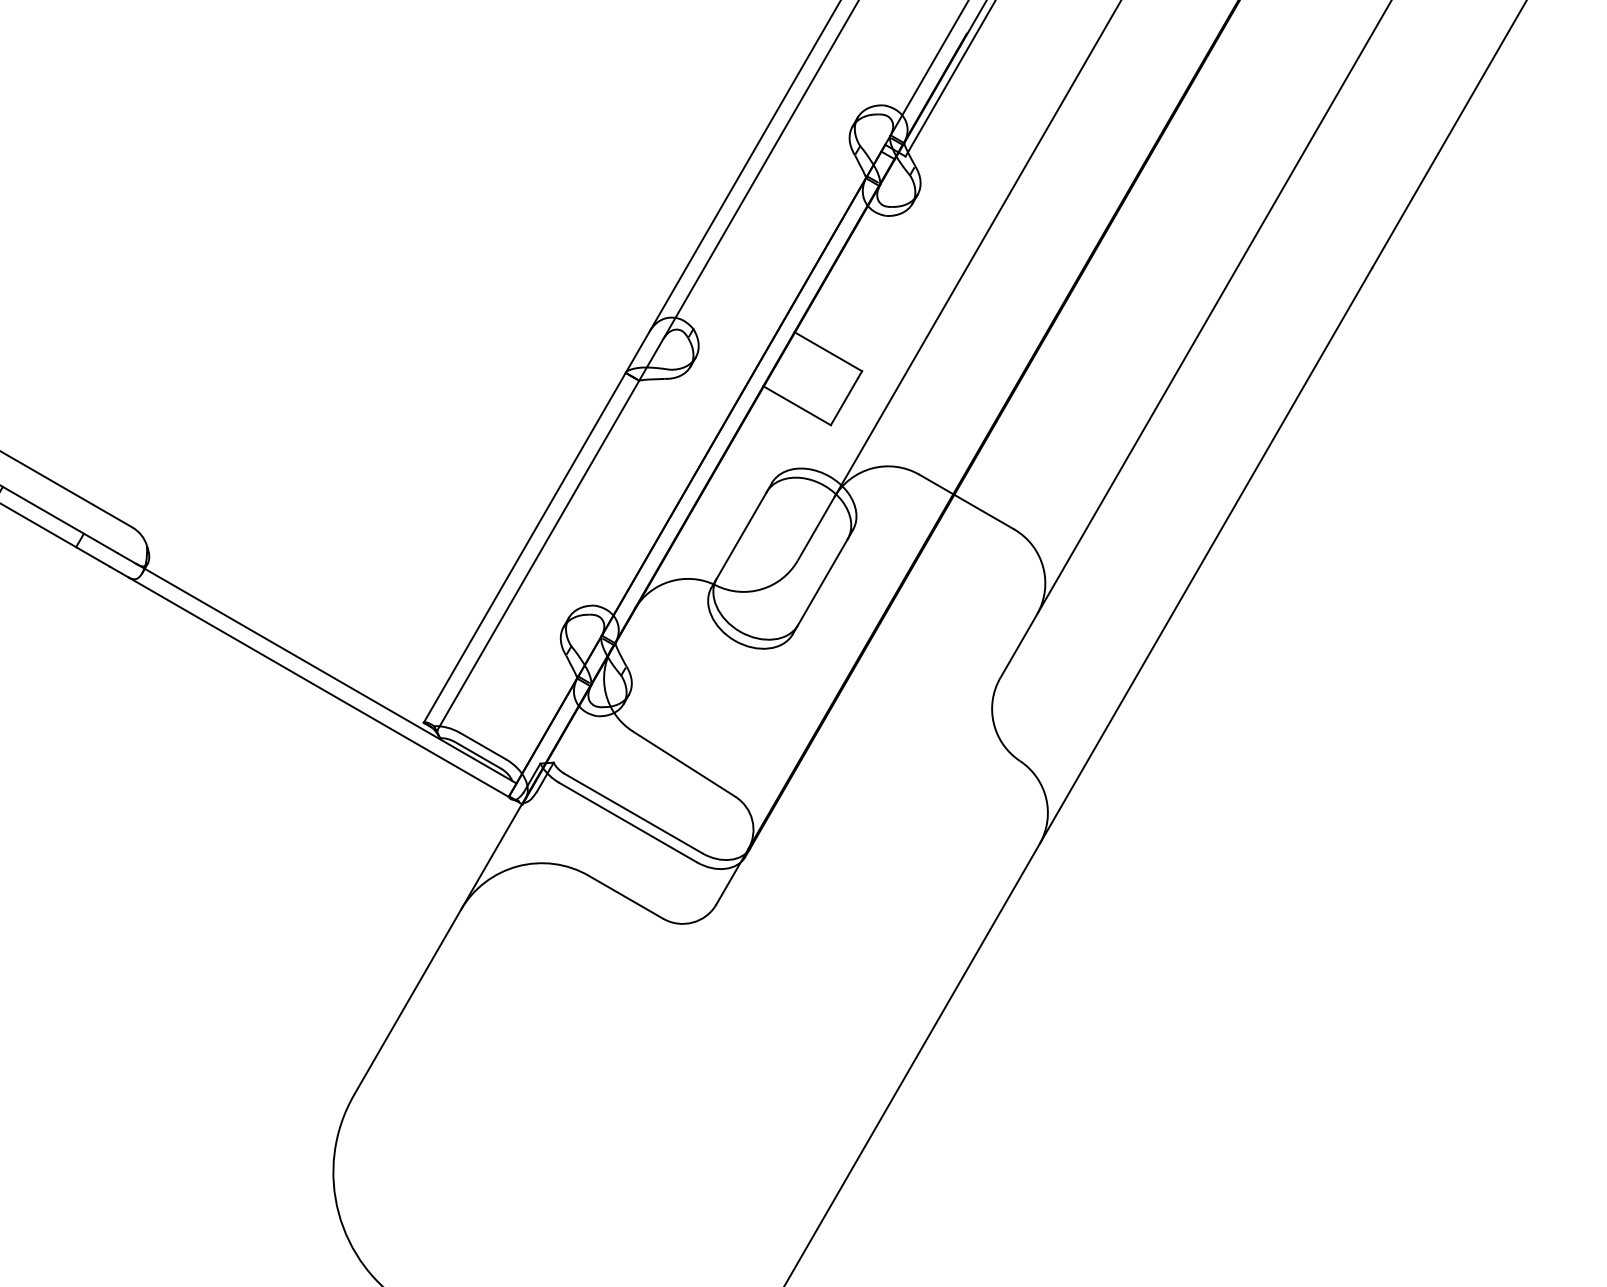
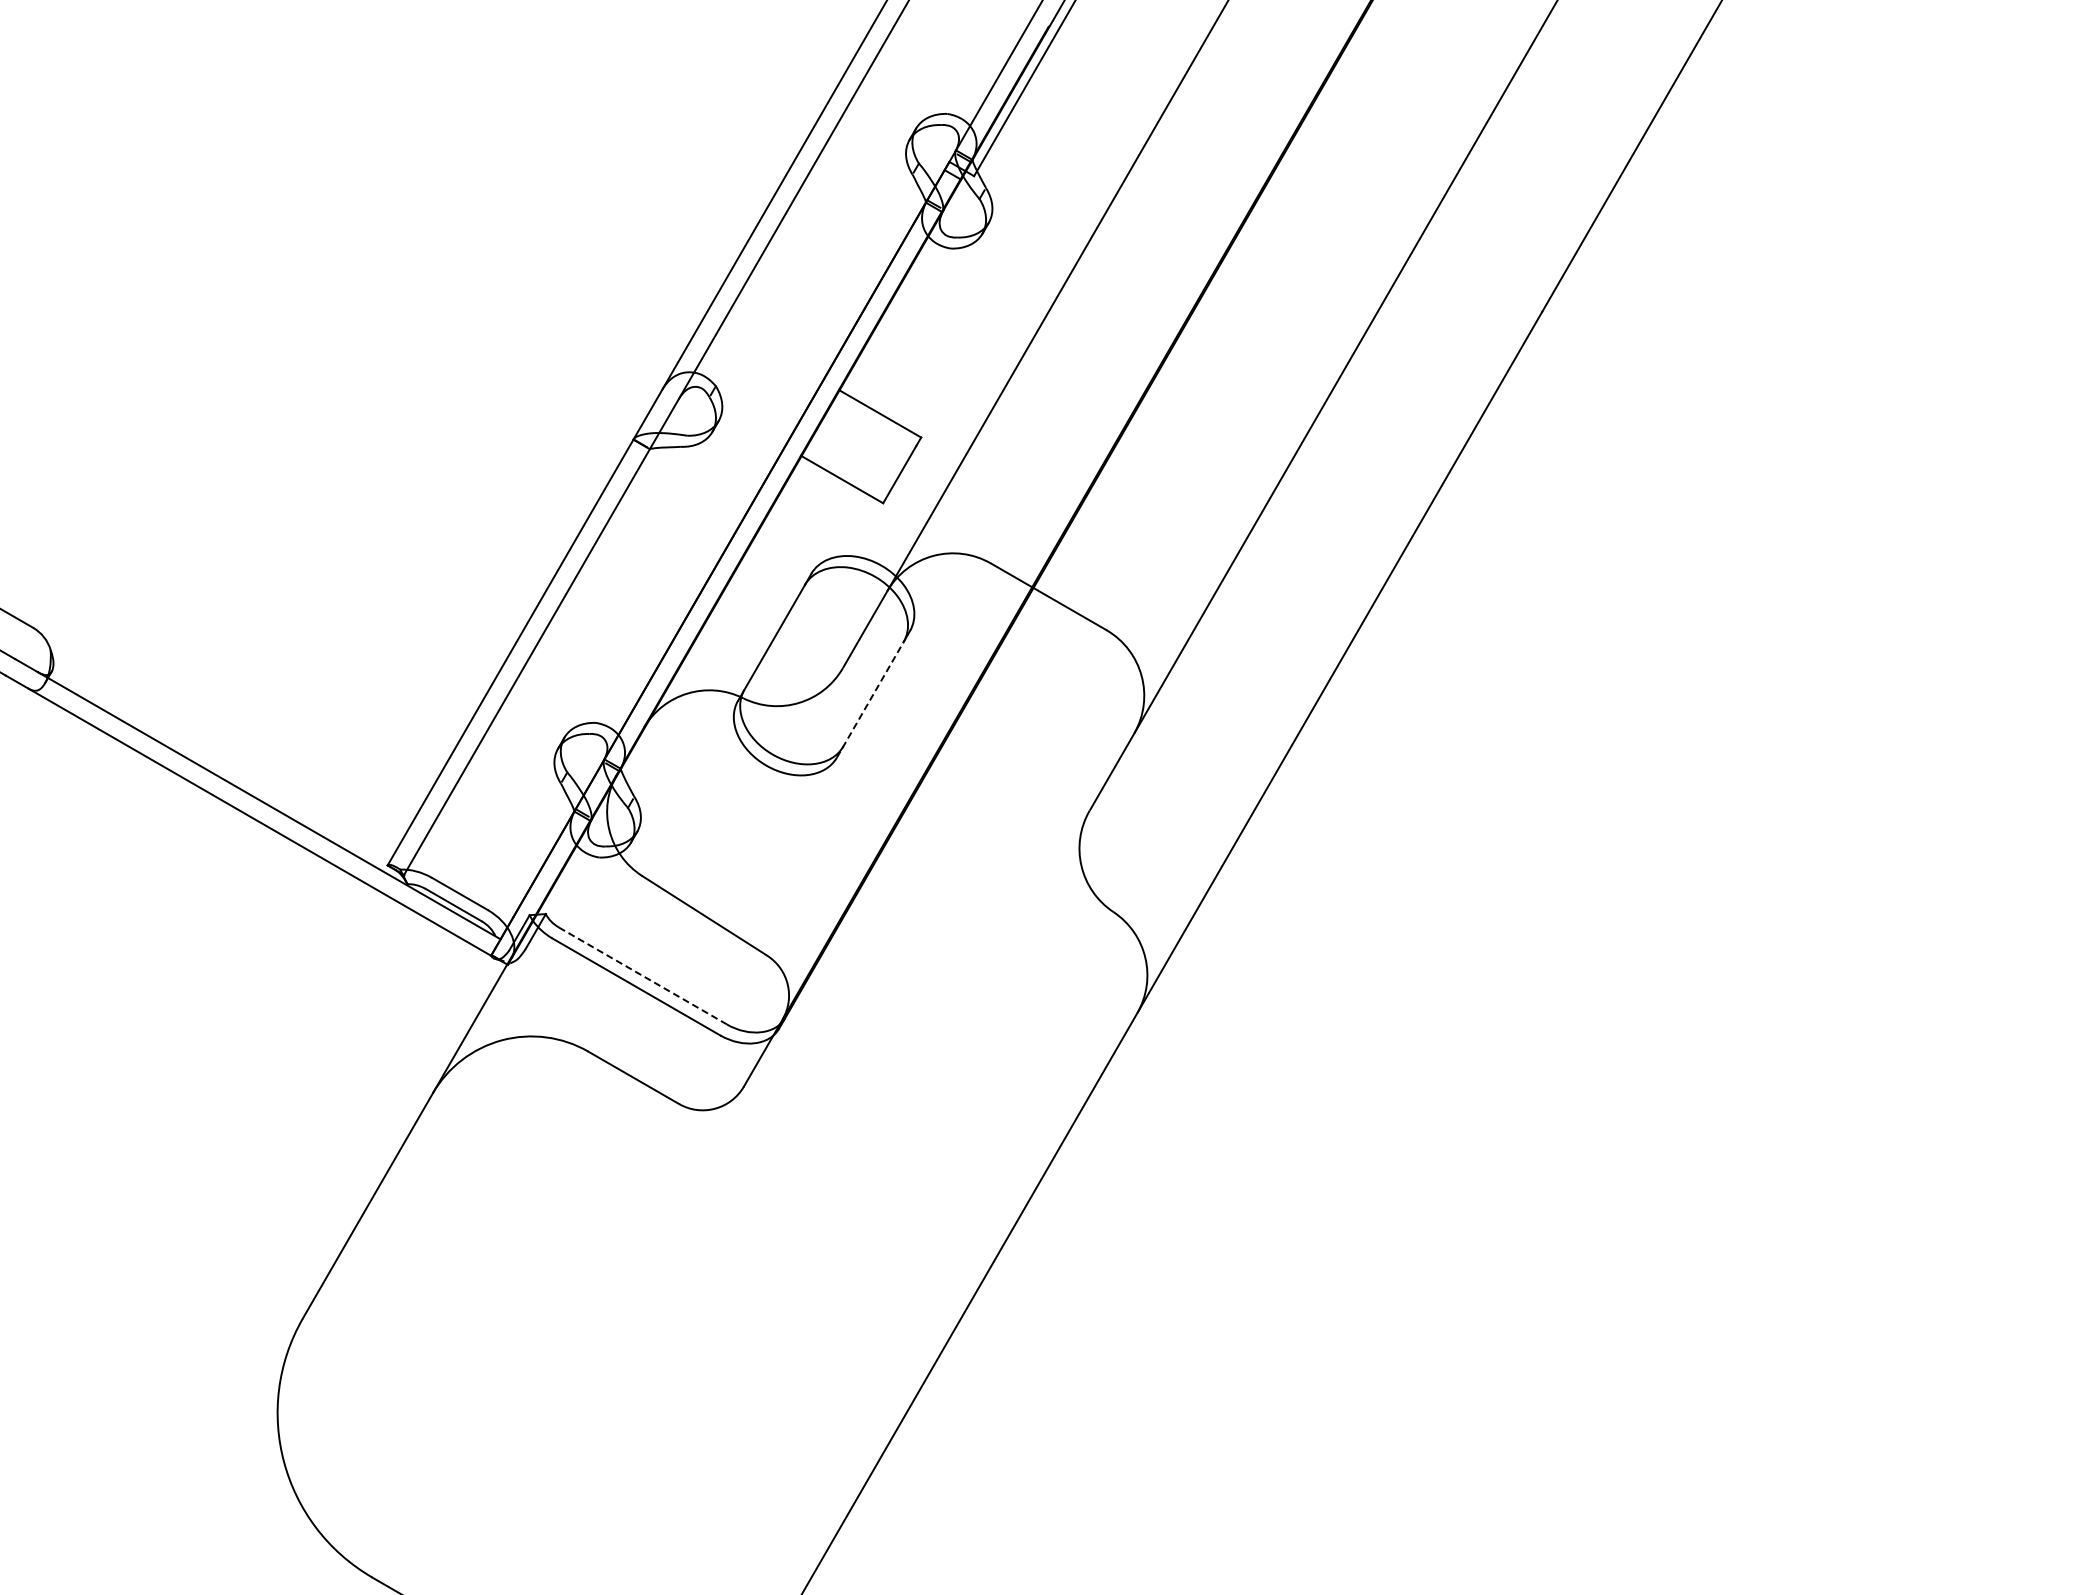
line: (820, 586) -> (870, 699), solid -> dashed
line: (633, 813) -> (642, 975), solid -> dashed

